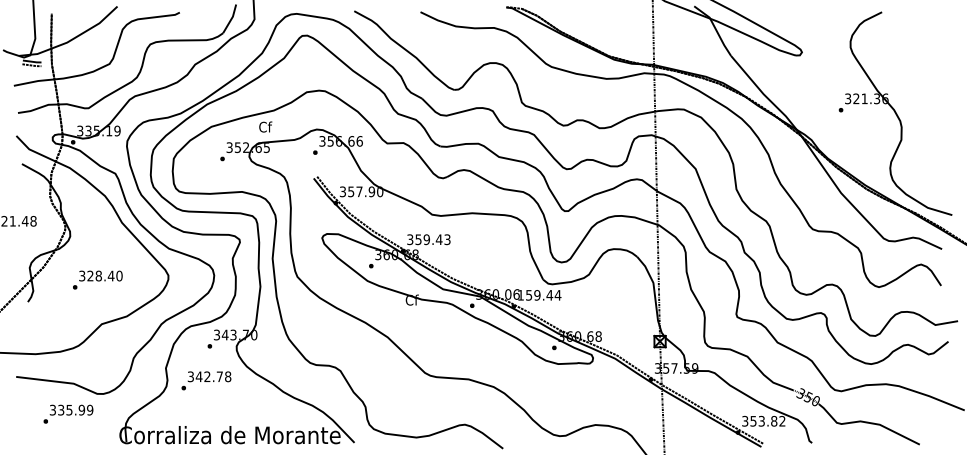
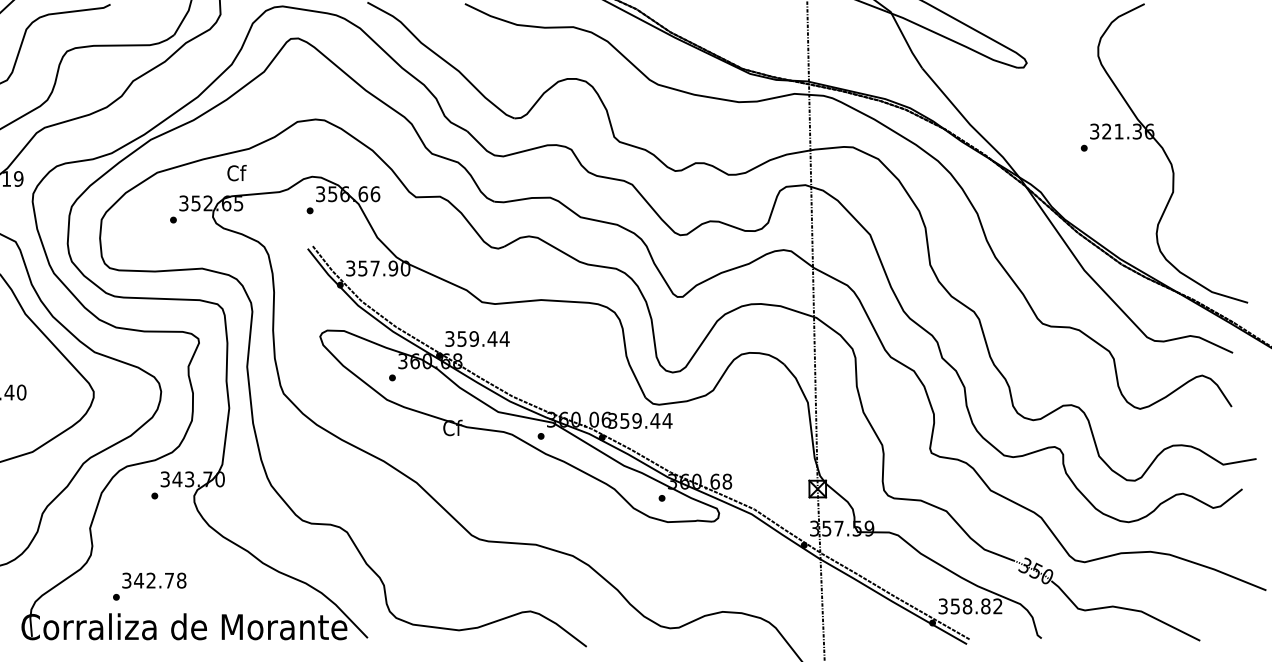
text: (447, 239) -> (504, 338), 359.43 -> 359.44
text: (520, 295) -> (612, 421), 159.44 -> 359.44
text: (206, 380) -> (149, 586), moved
text: (761, 421) -> (967, 606), 353.82 -> 358.82

